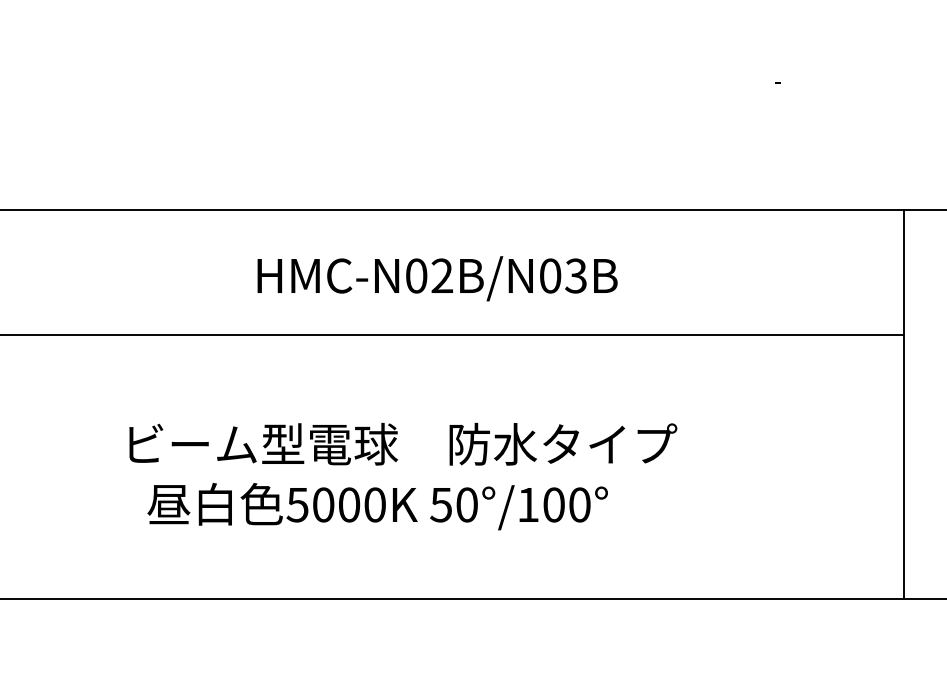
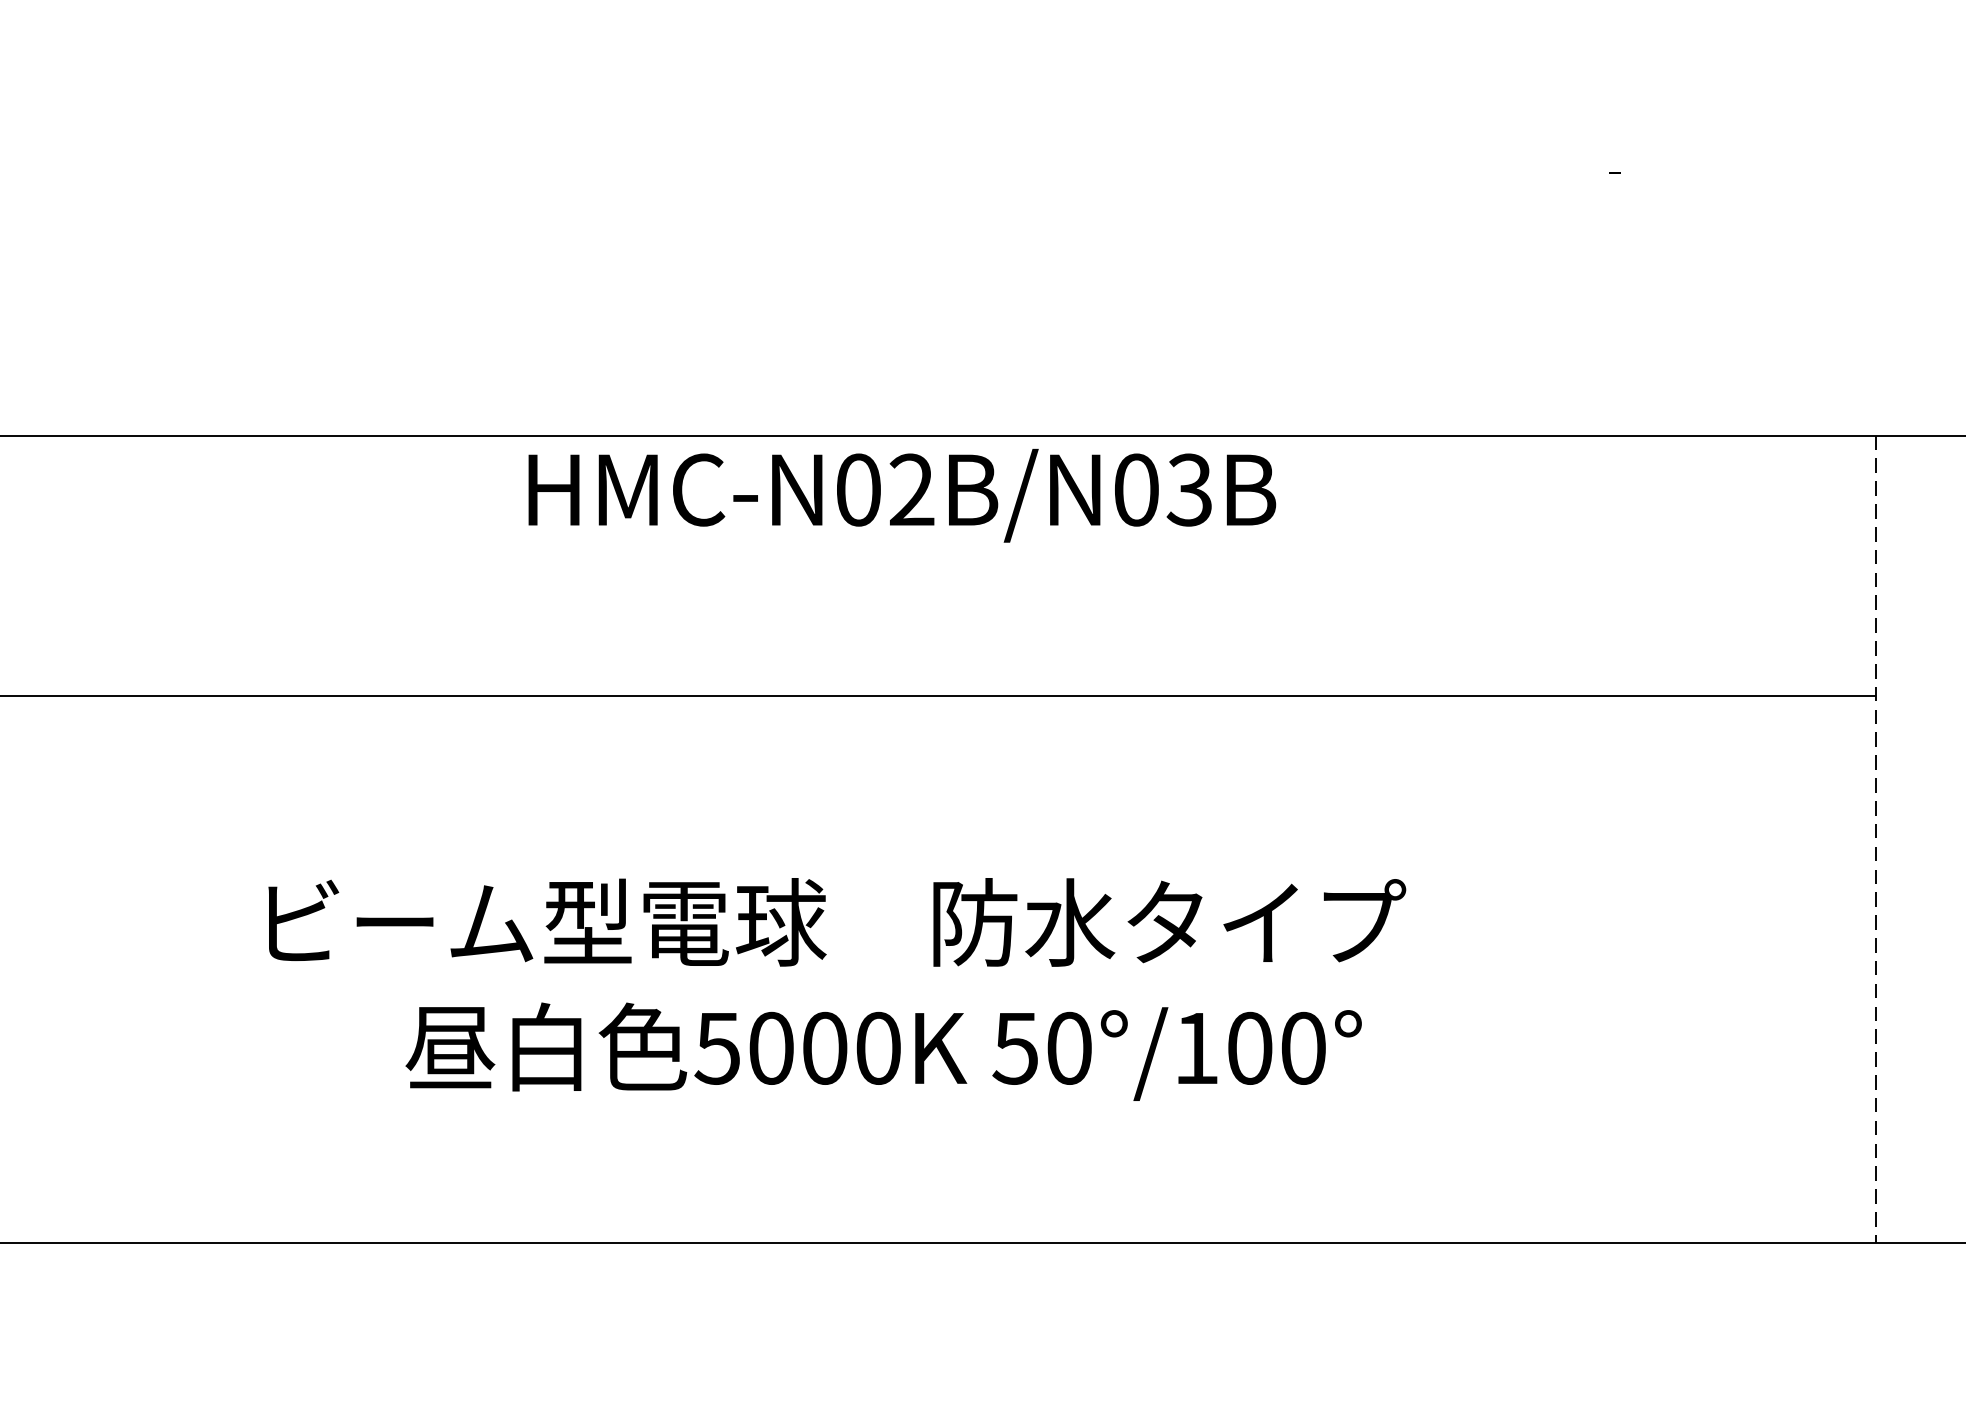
text: (437, 278) -> (902, 495), moved
line: (903, 404) -> (1875, 839), solid -> dashed
text: (377, 506) -> (883, 1051), moved

